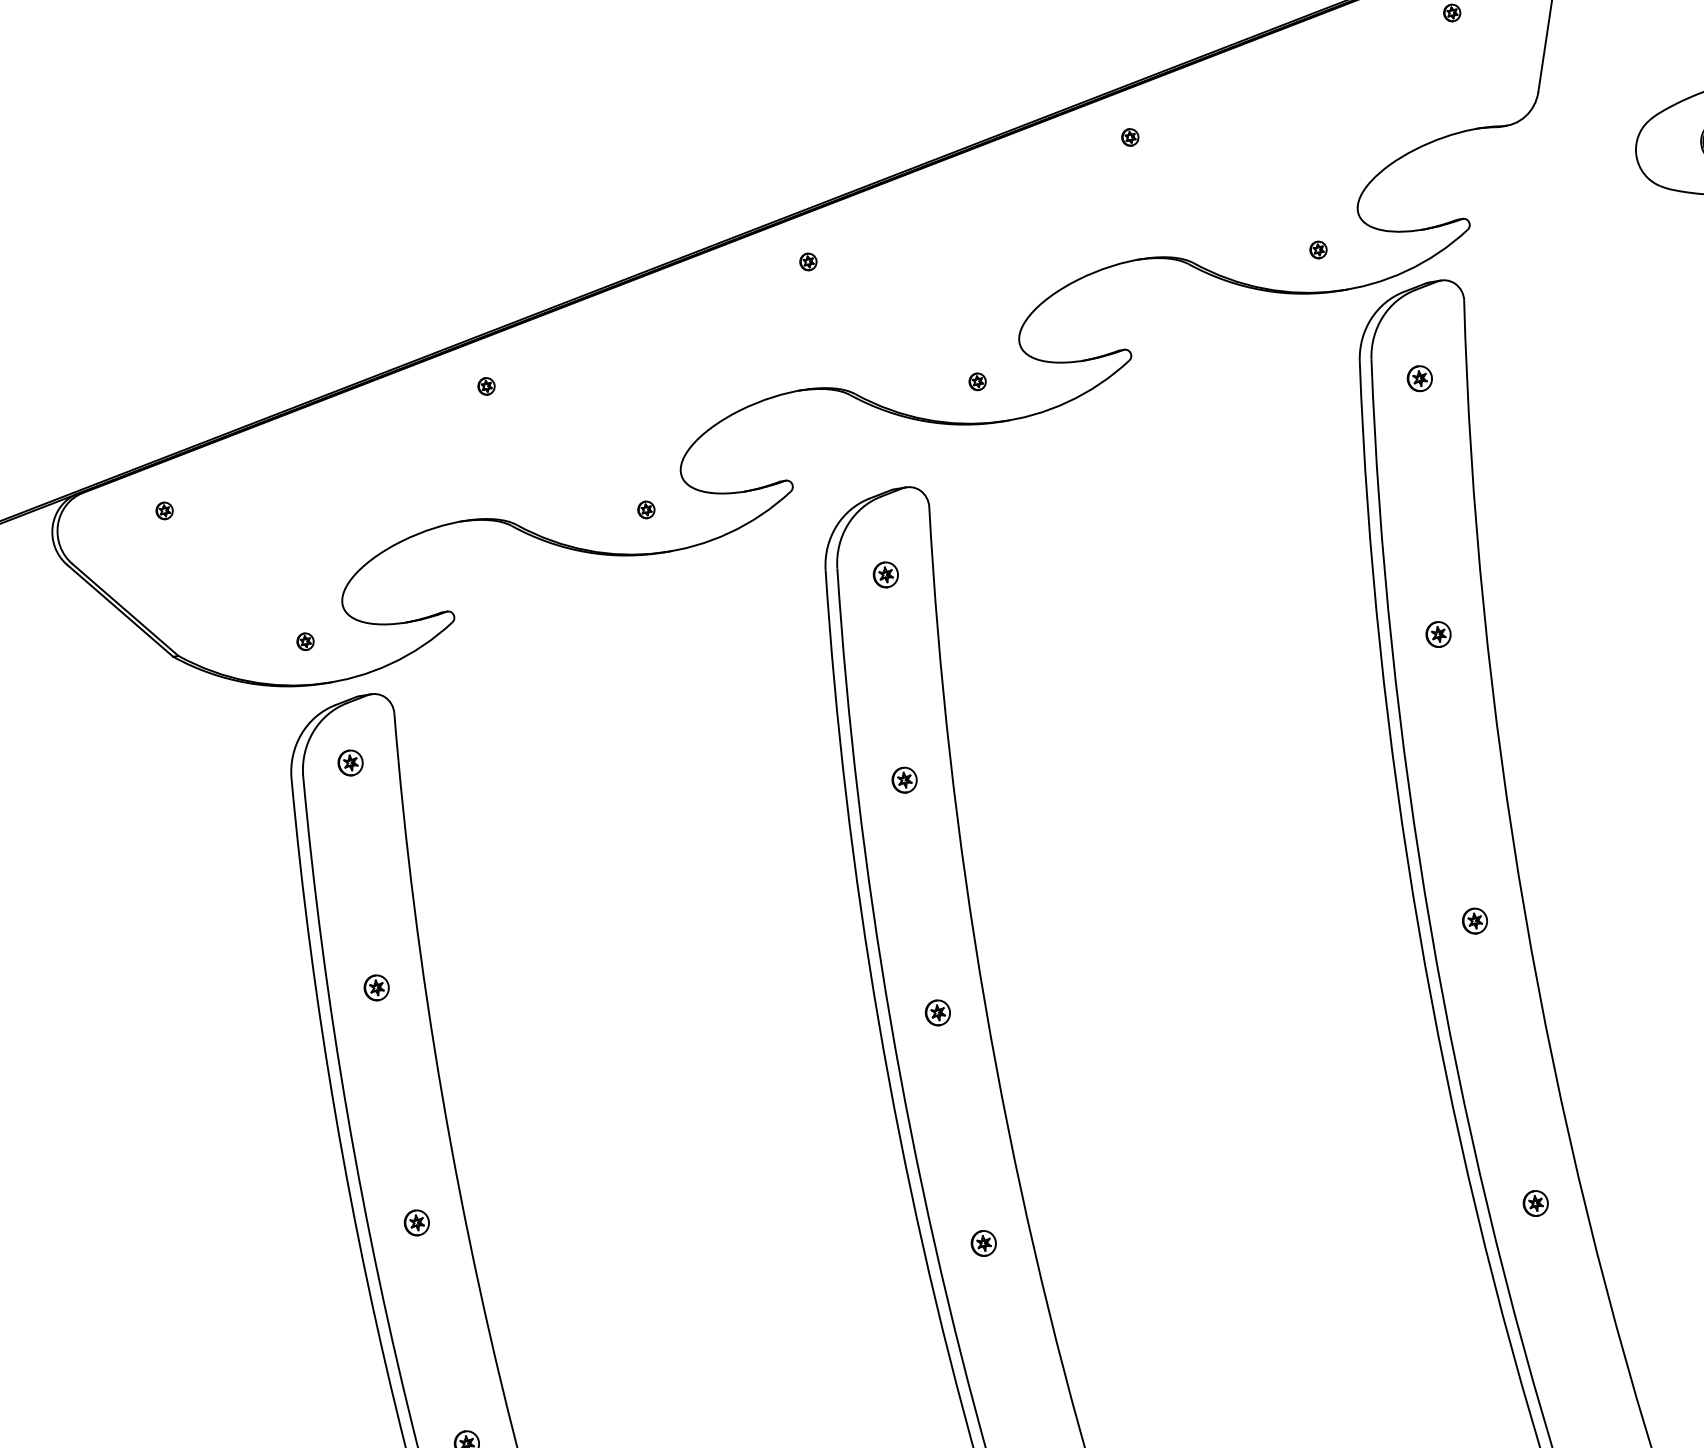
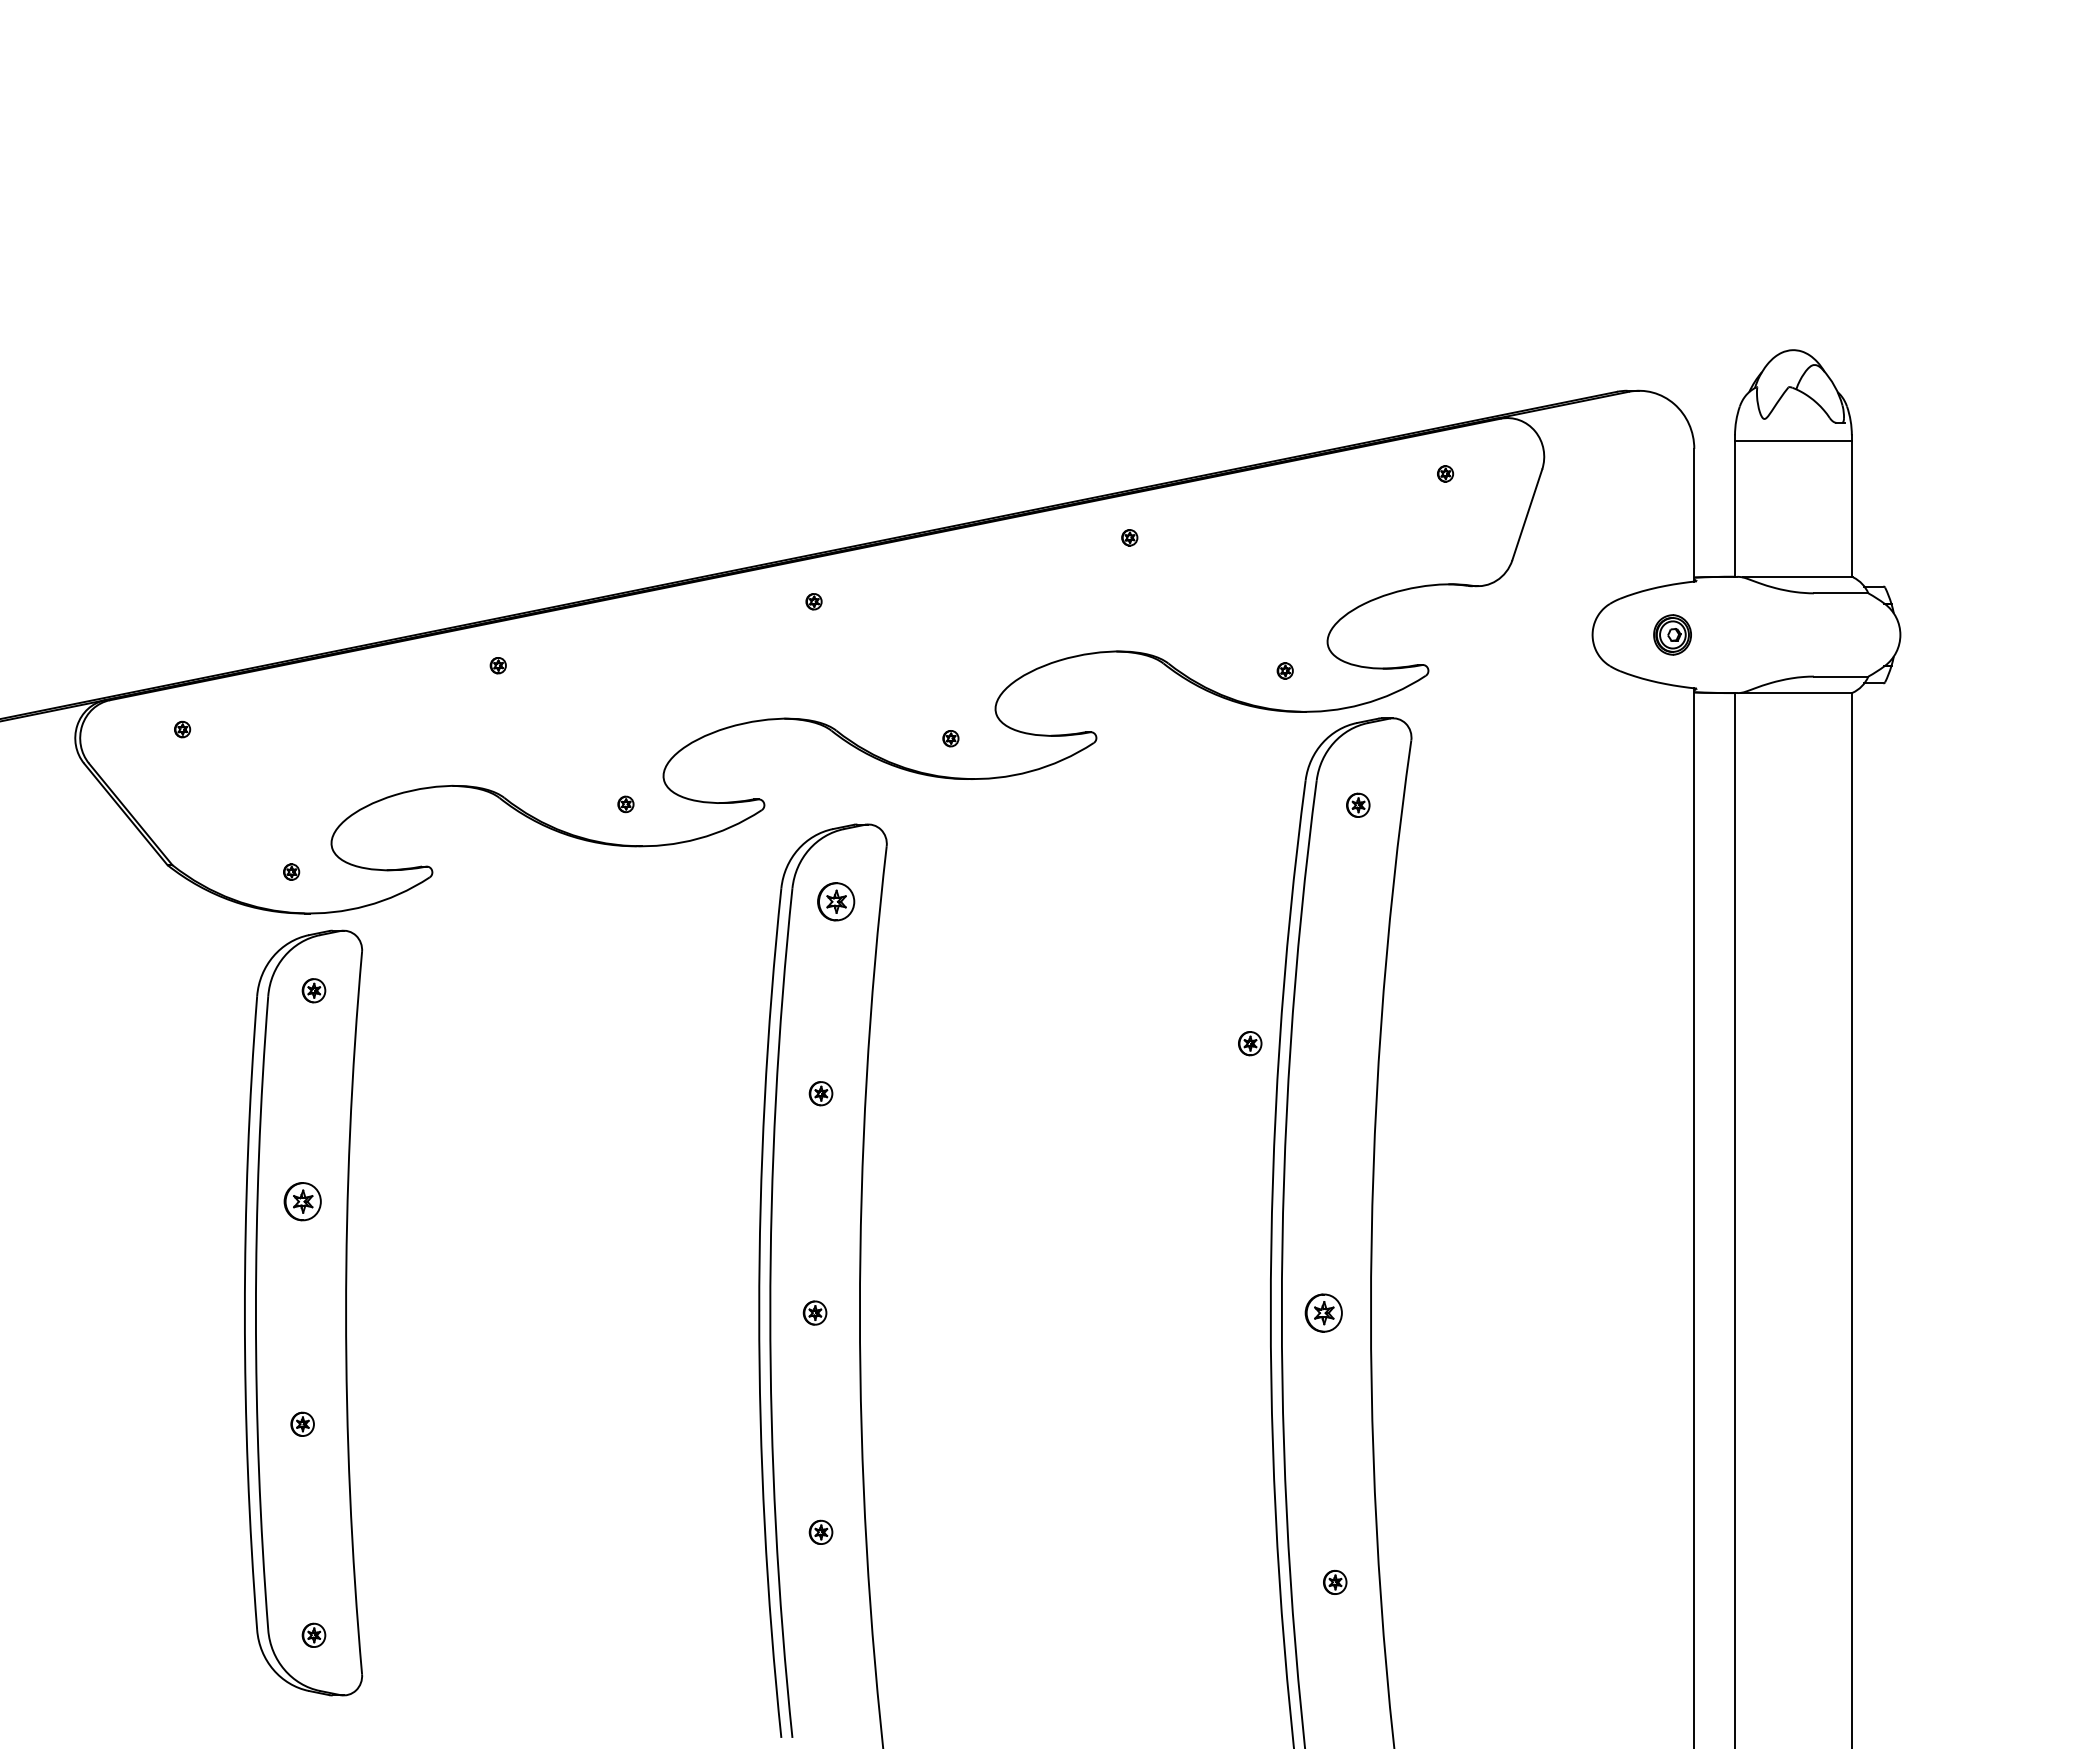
part: (885, 574) -> (835, 901), size x1.6
part: (1438, 634) -> (1250, 1043), moved
part: (1474, 920) -> (1323, 1312), size x1.6
part: (376, 987) -> (302, 1201), size x1.6

